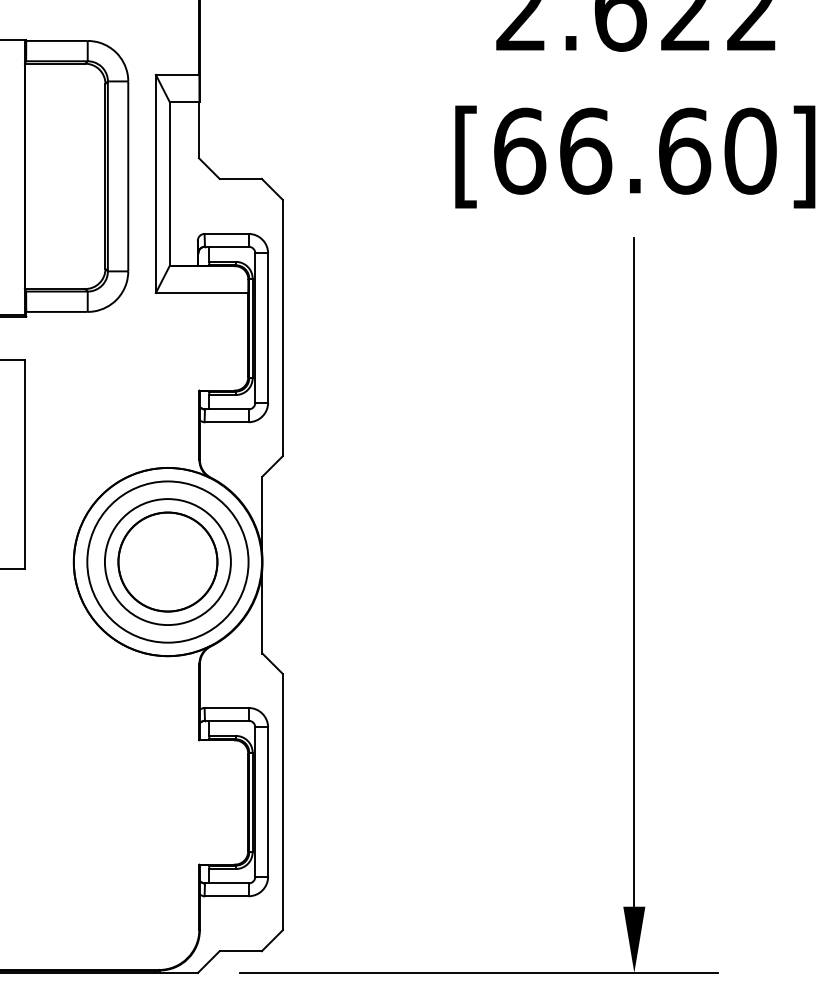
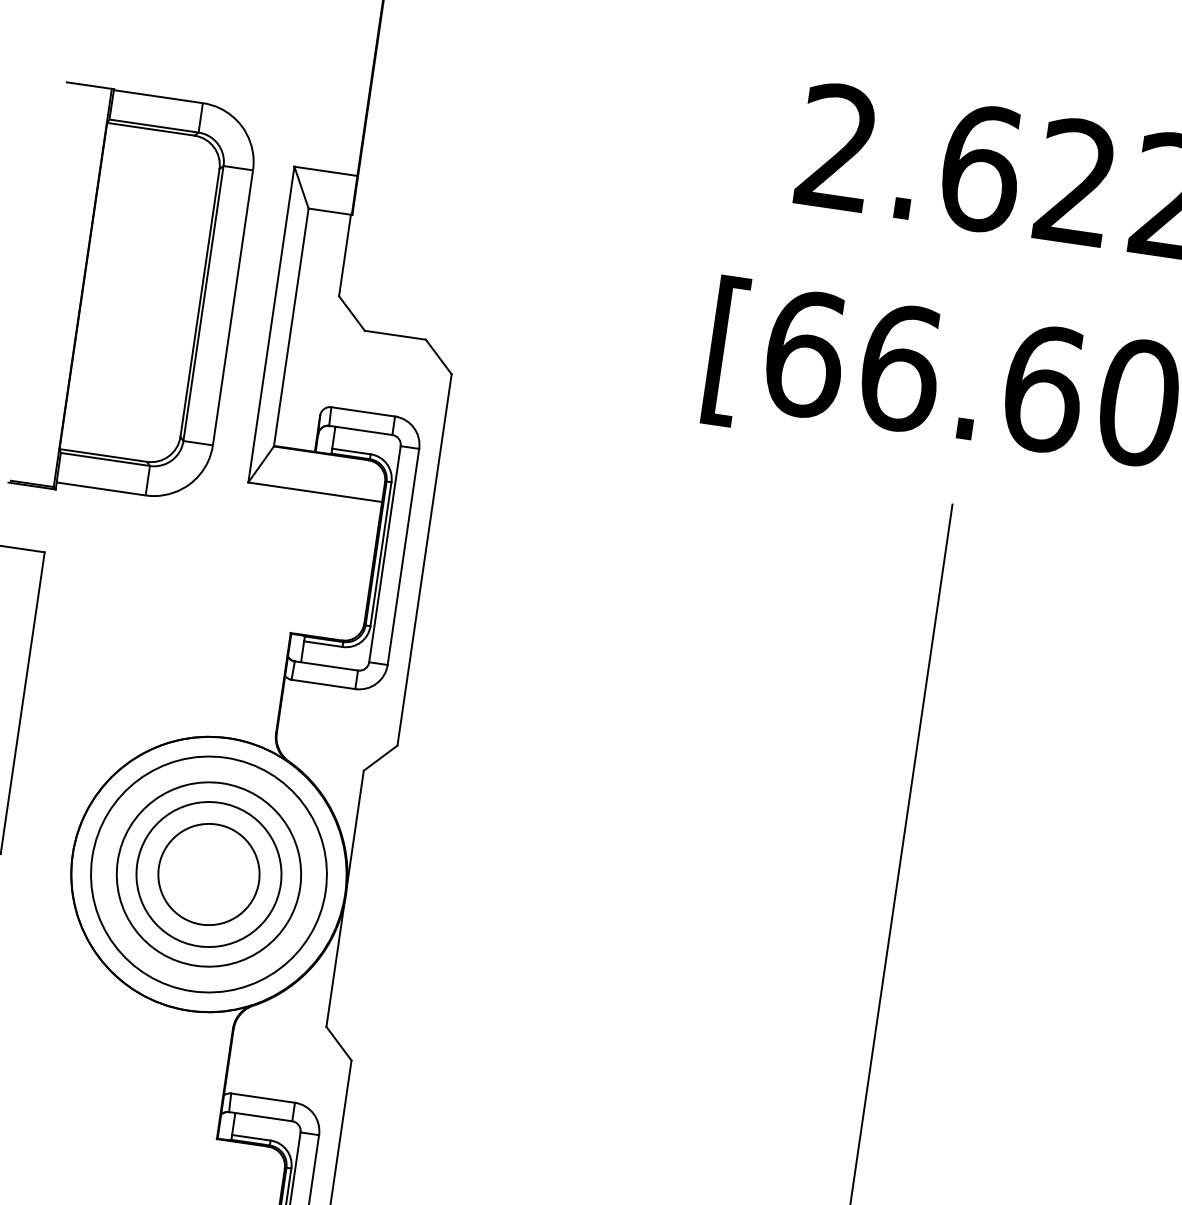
circle: (167, 561) -> (208, 873), size x0.7

